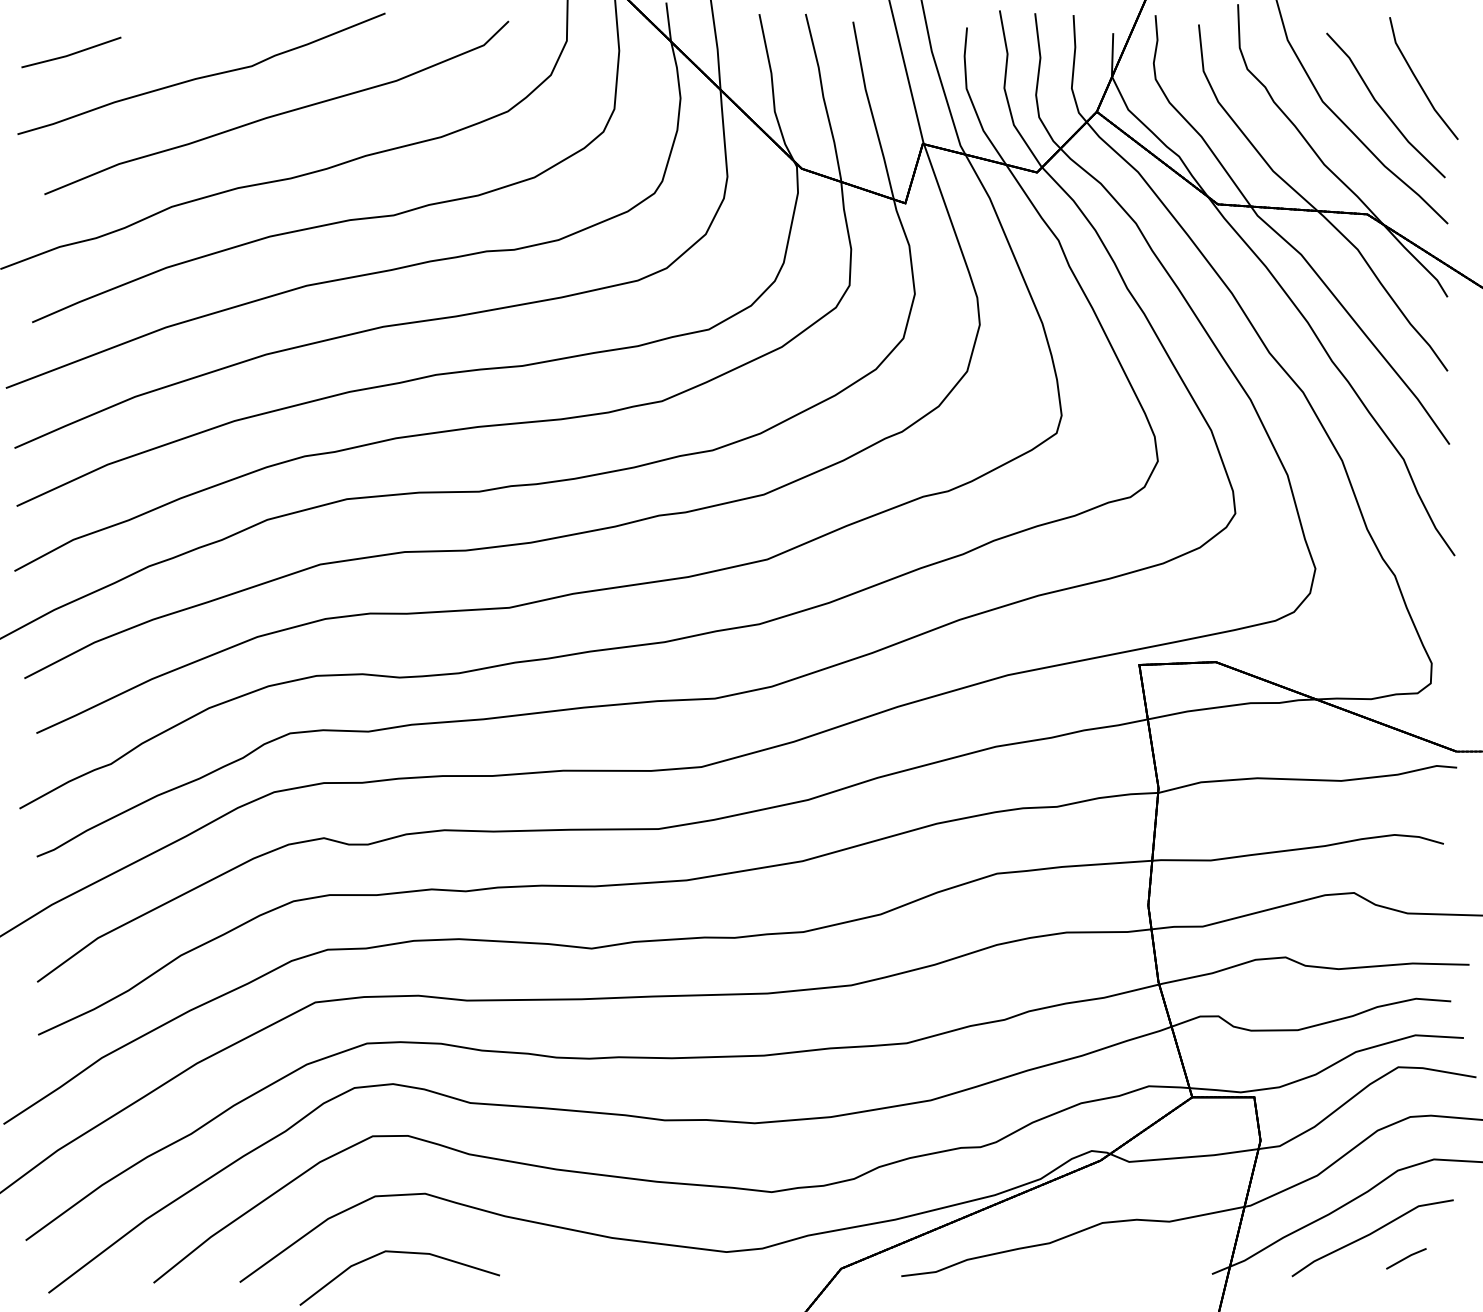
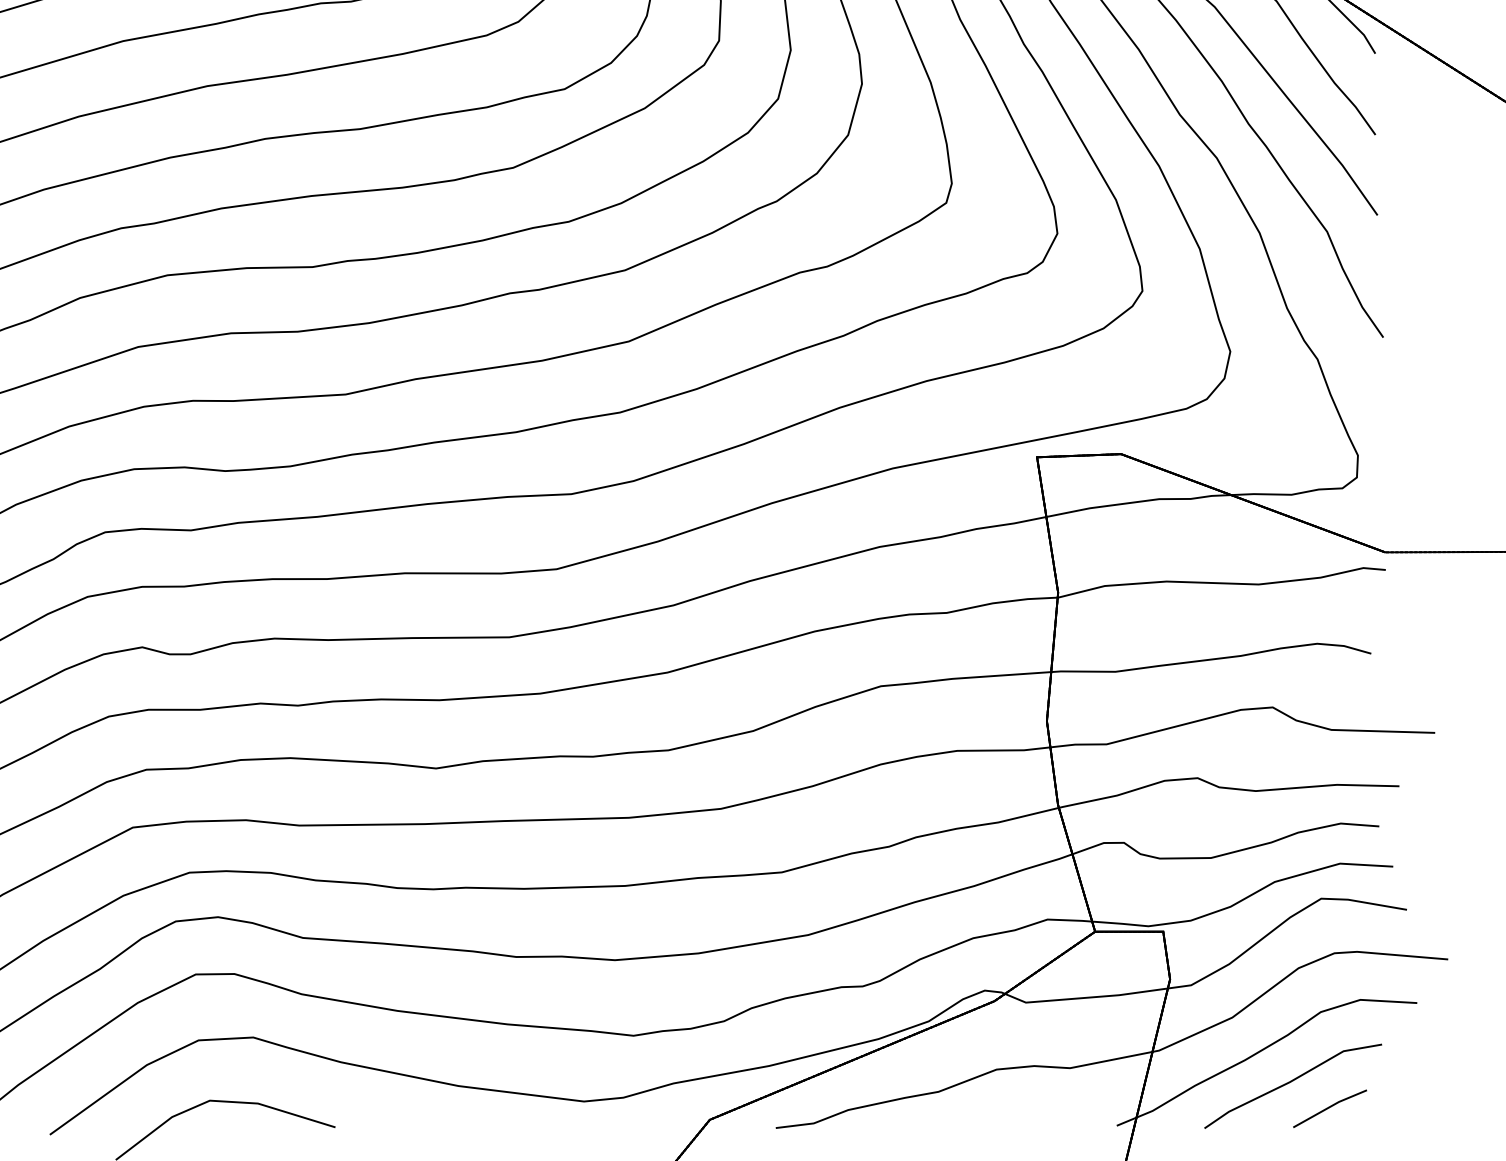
part: (1406, 1258) -> (1330, 1108), size x1.67

